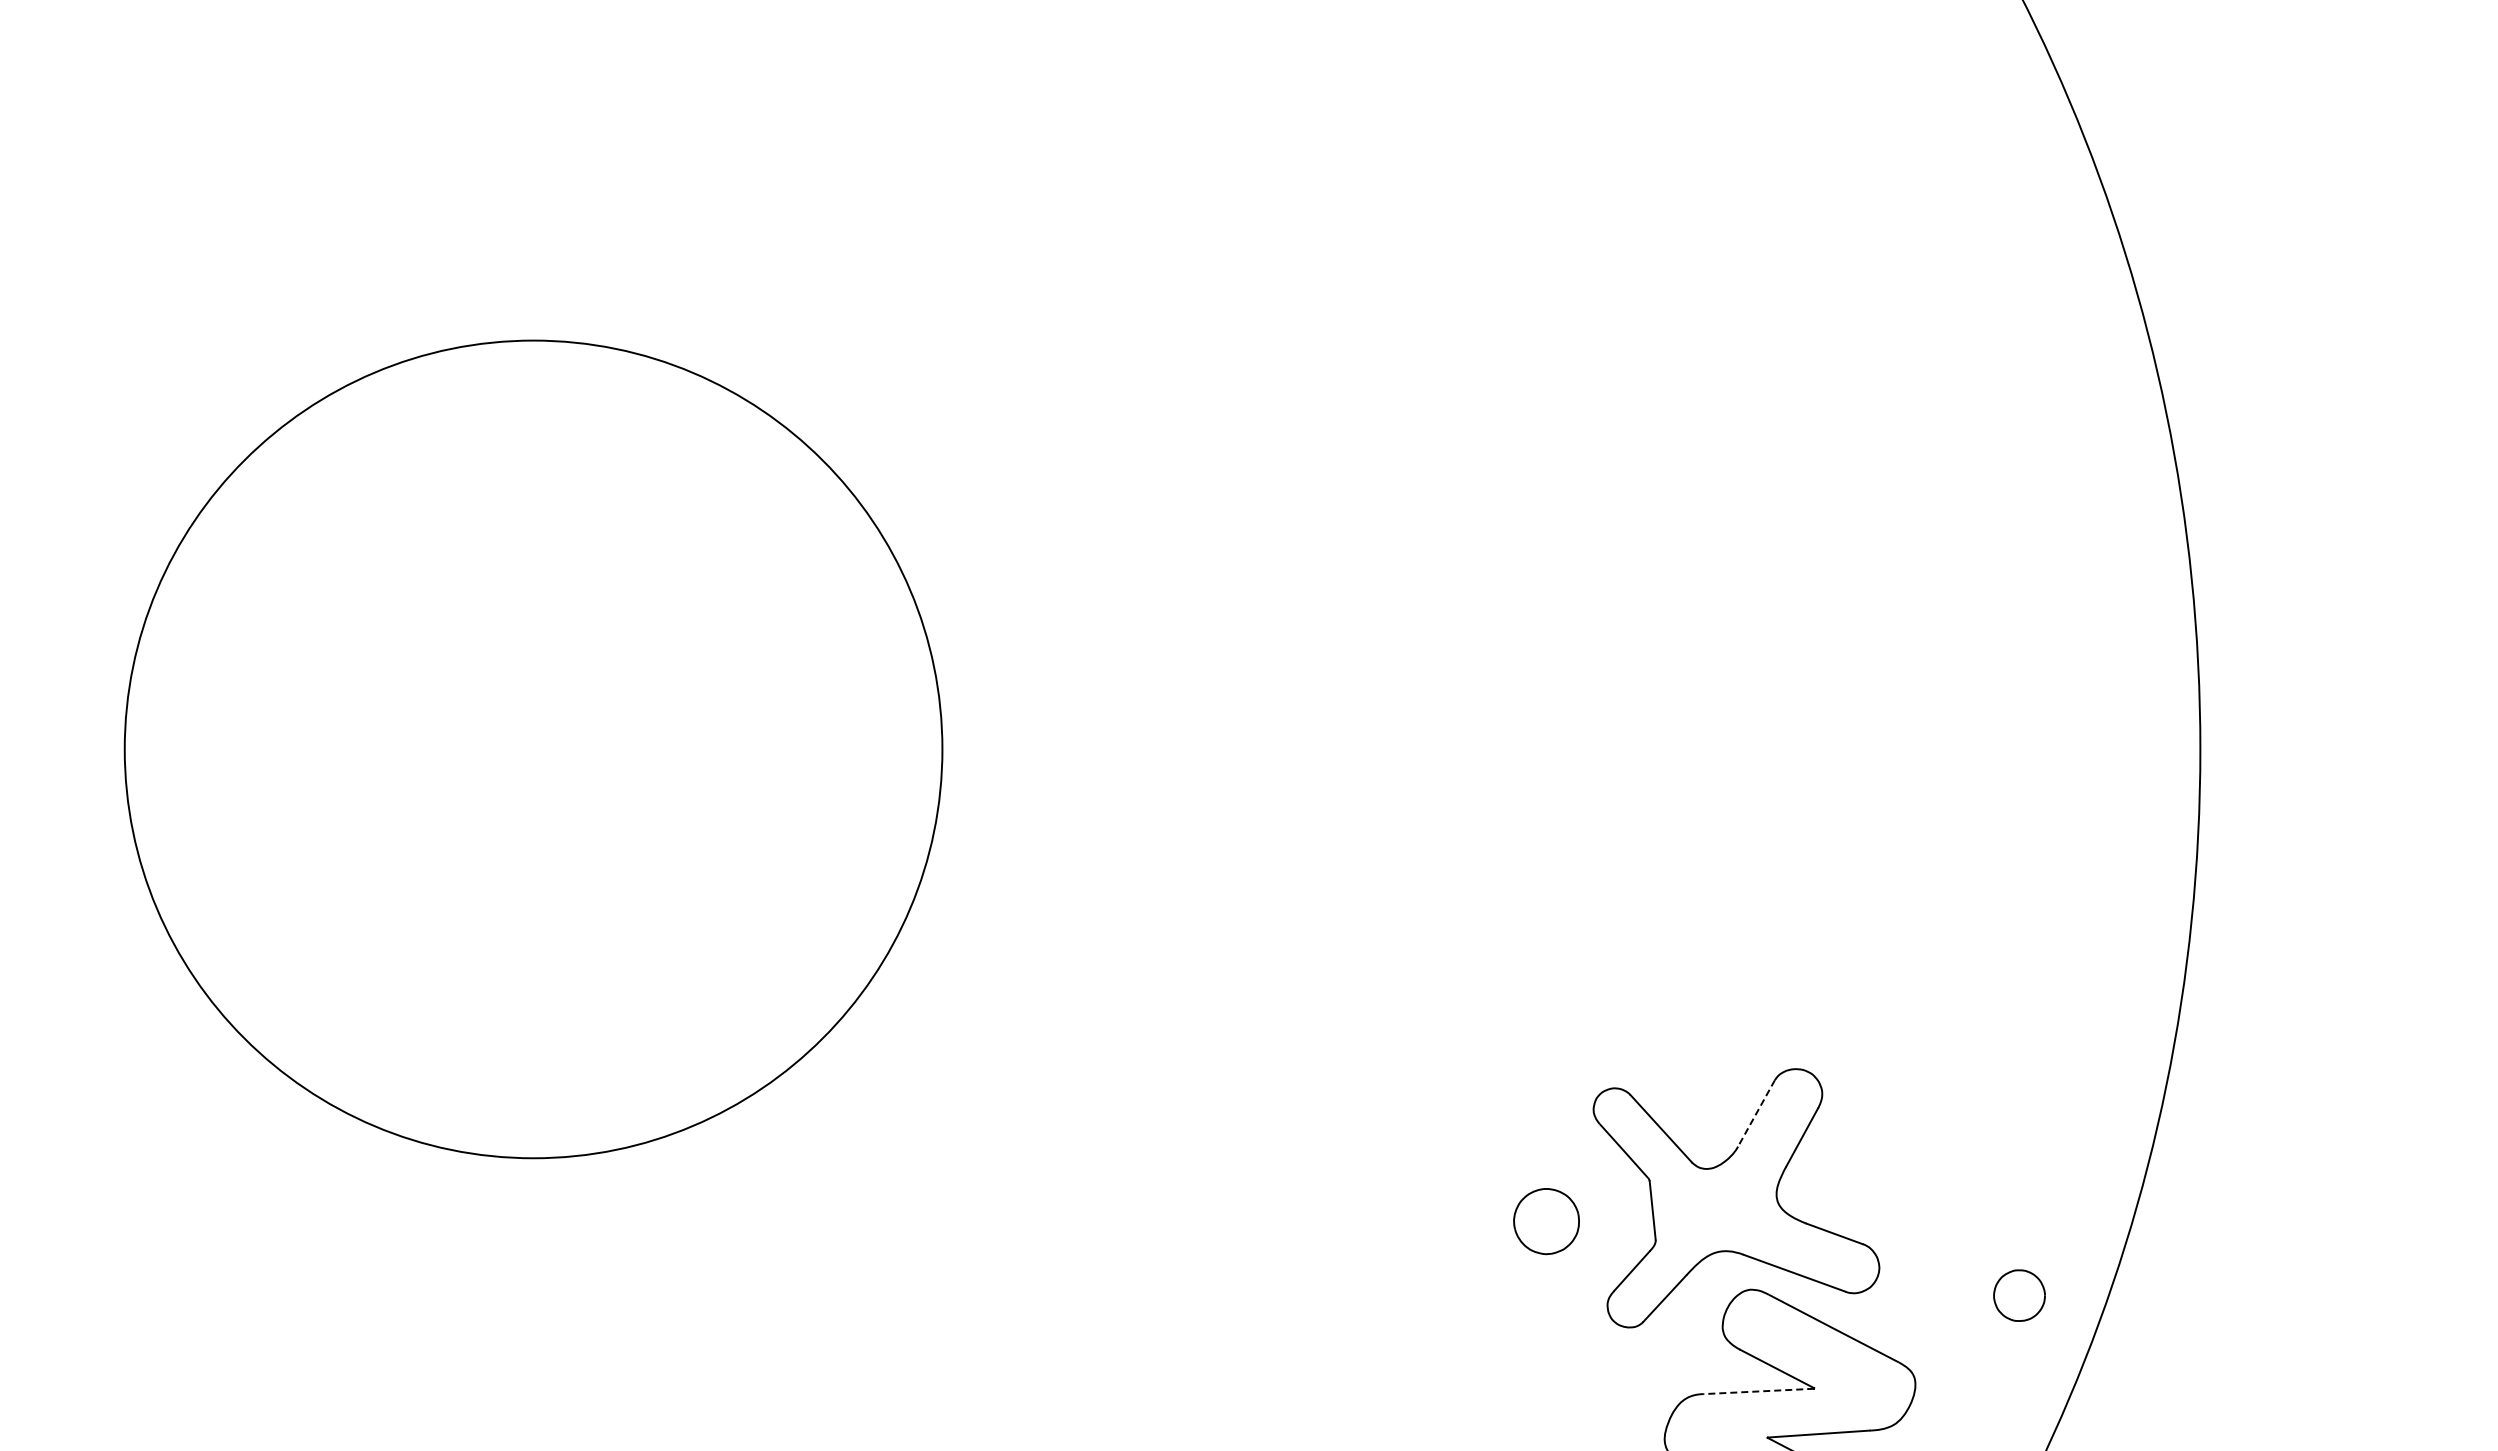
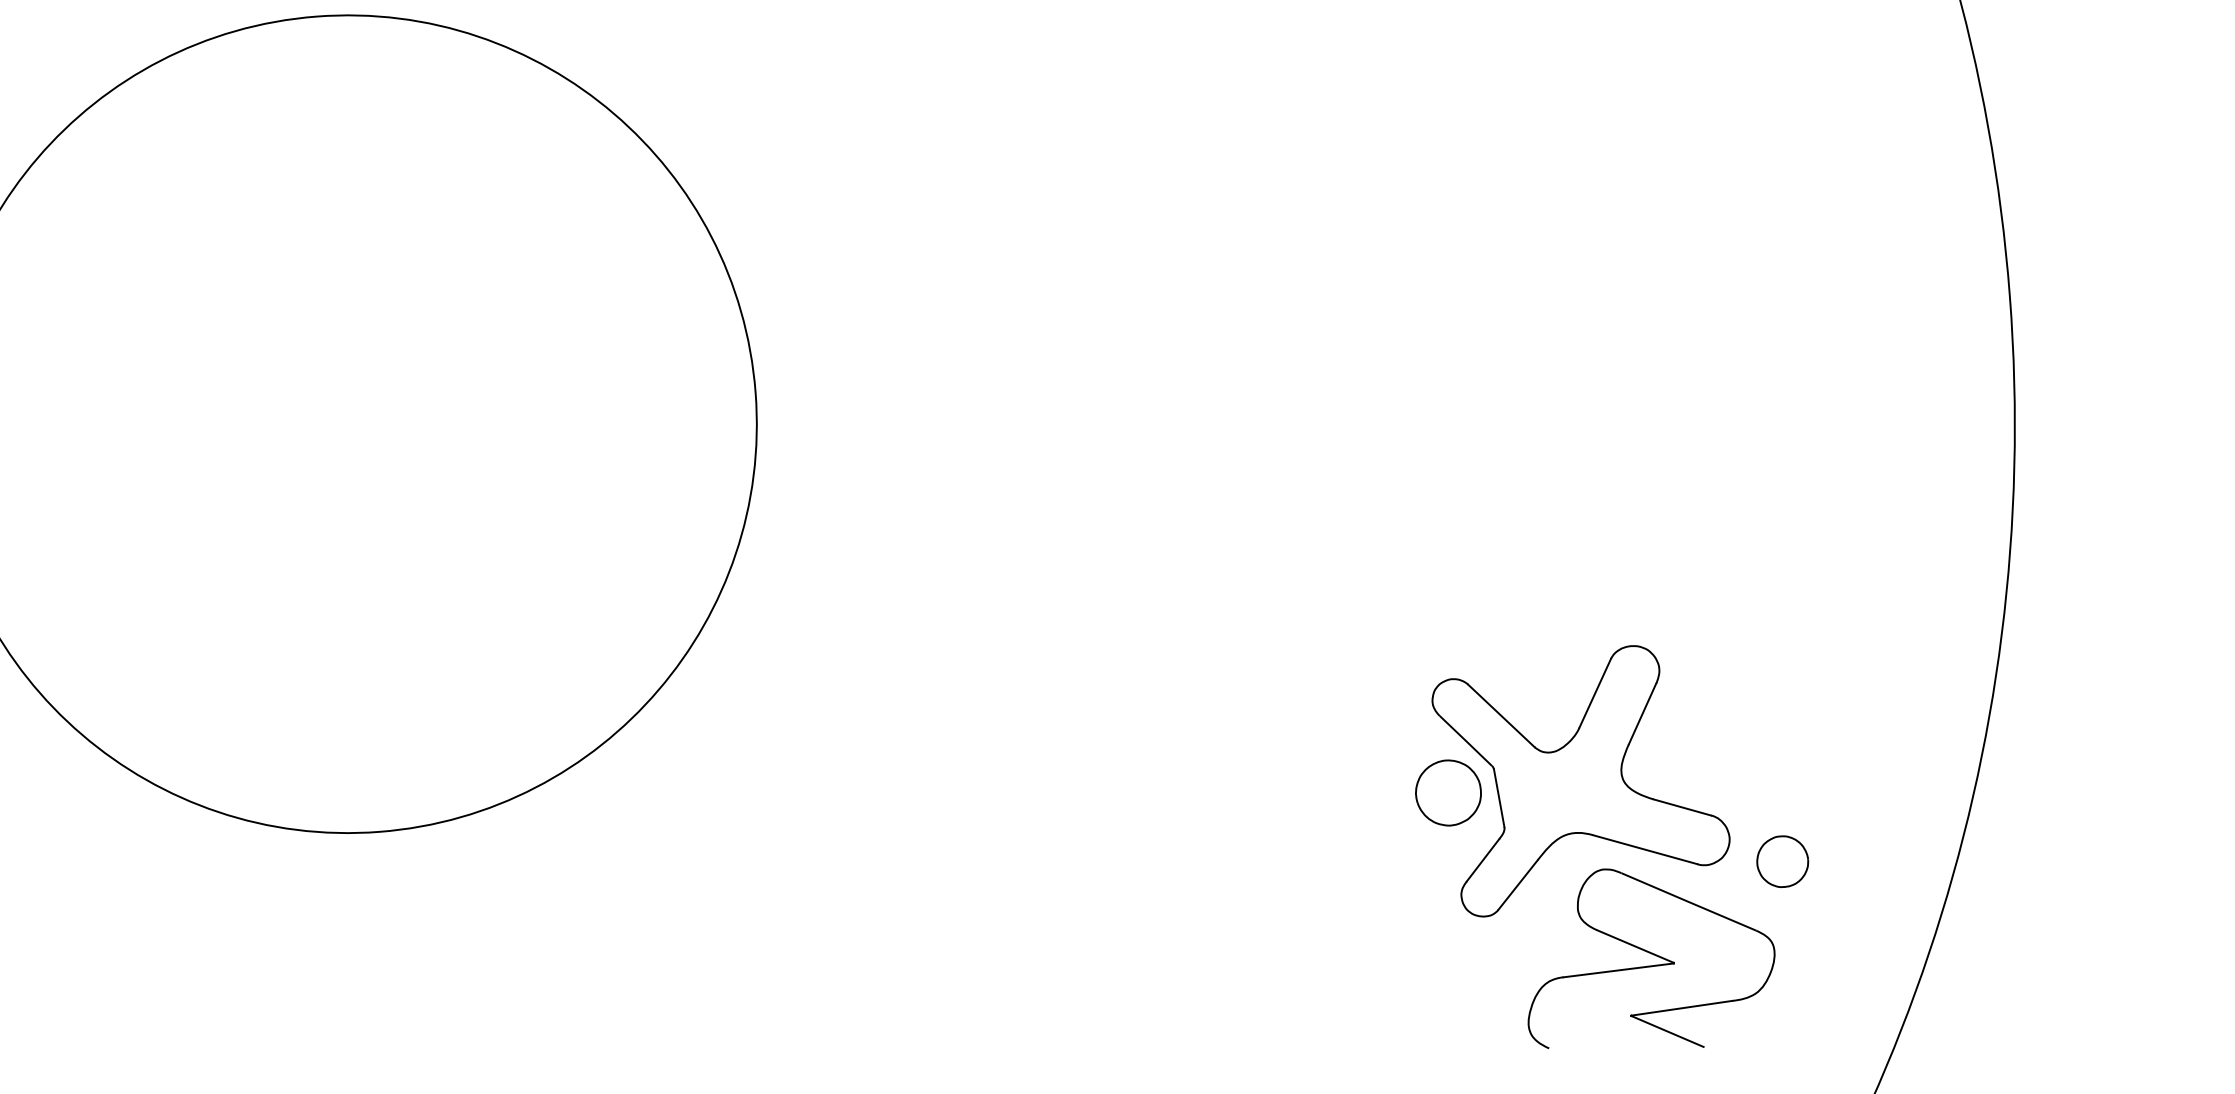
line: (1756, 1113) -> (1595, 693), dashed -> solid
part: (1546, 1221) -> (1448, 792), moved
part: (2019, 1295) -> (1782, 861), moved
line: (1758, 1391) -> (1618, 970), dashed -> solid

